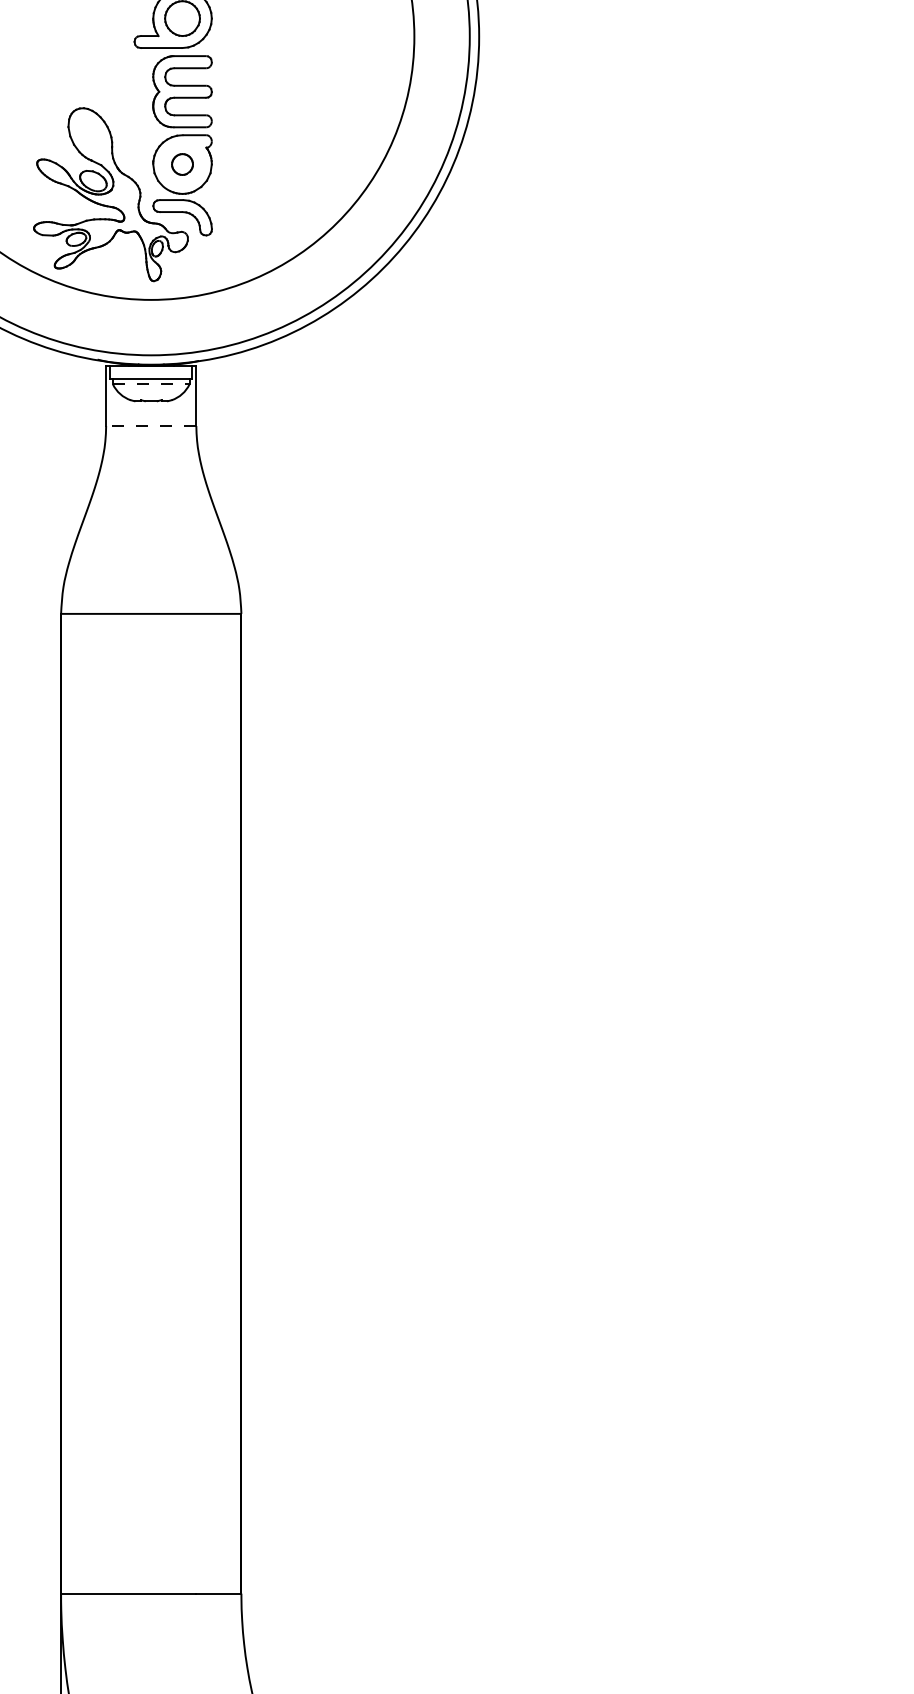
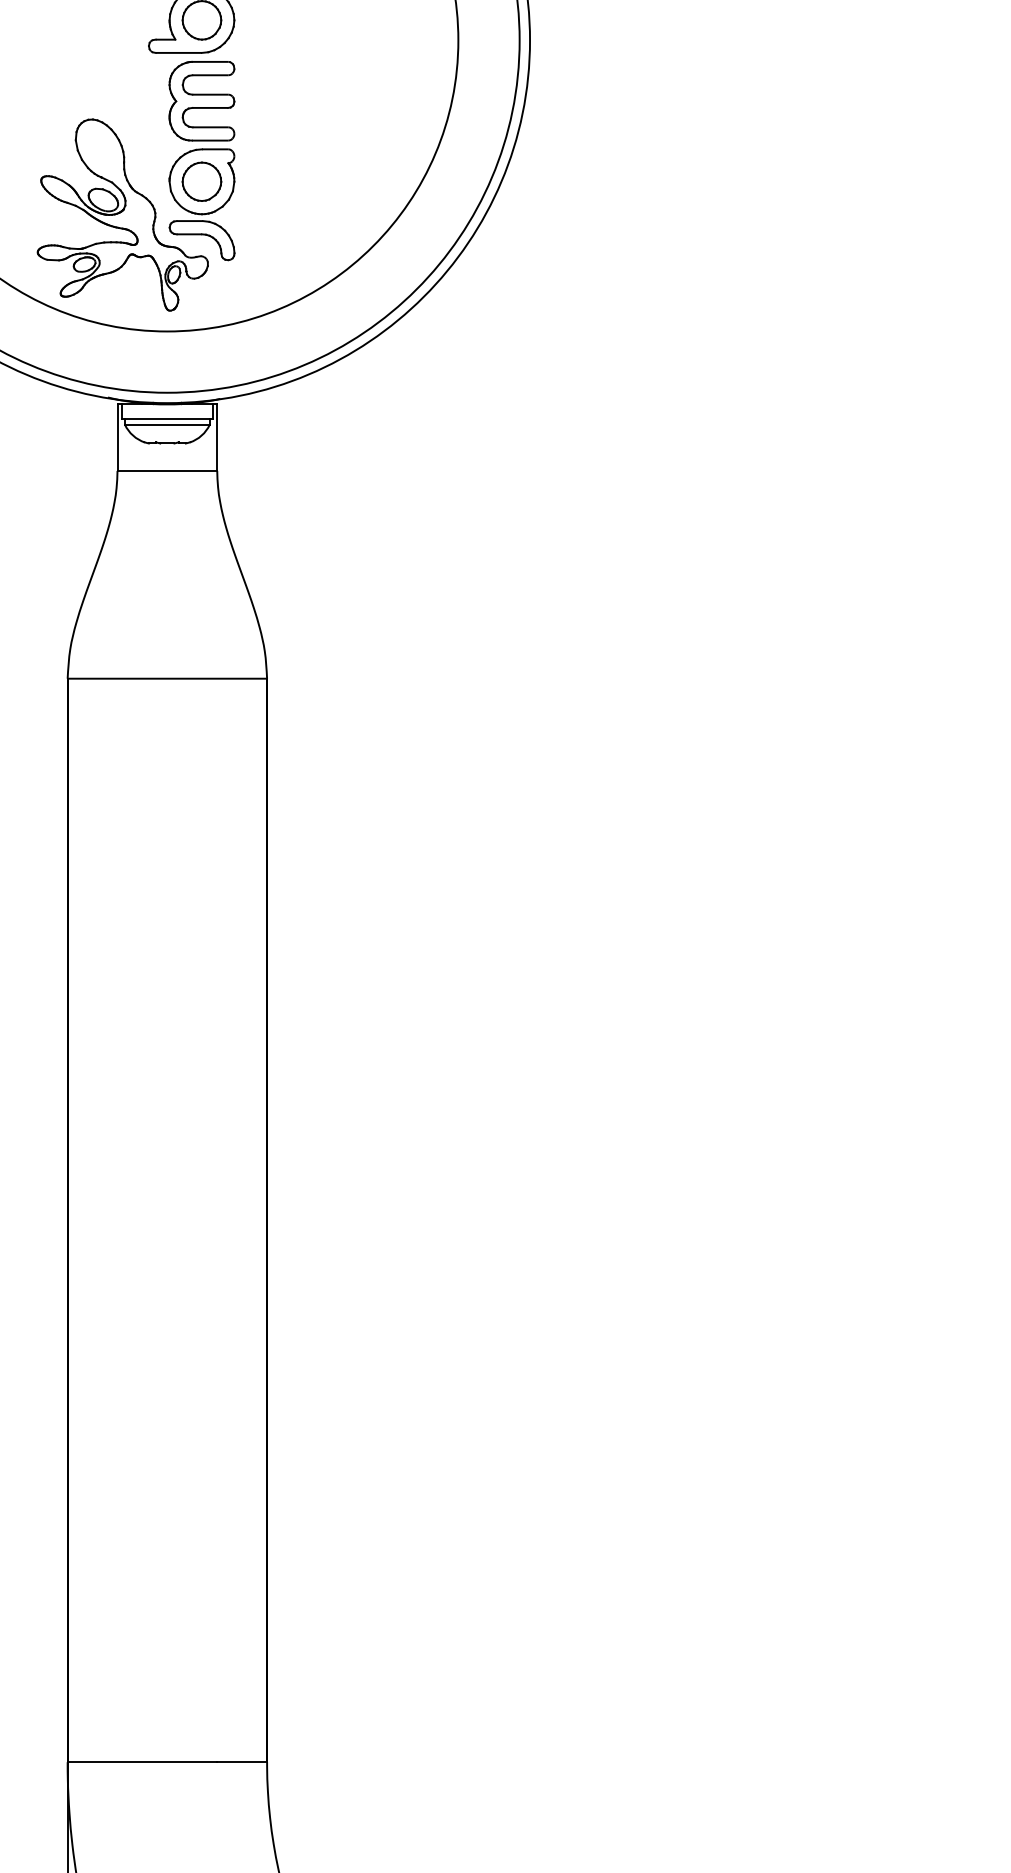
part: (182, 164) -> (201, 181), size x1.67
line: (151, 384) -> (167, 425), dashed -> solid
line: (150, 426) -> (166, 471), dashed -> solid

